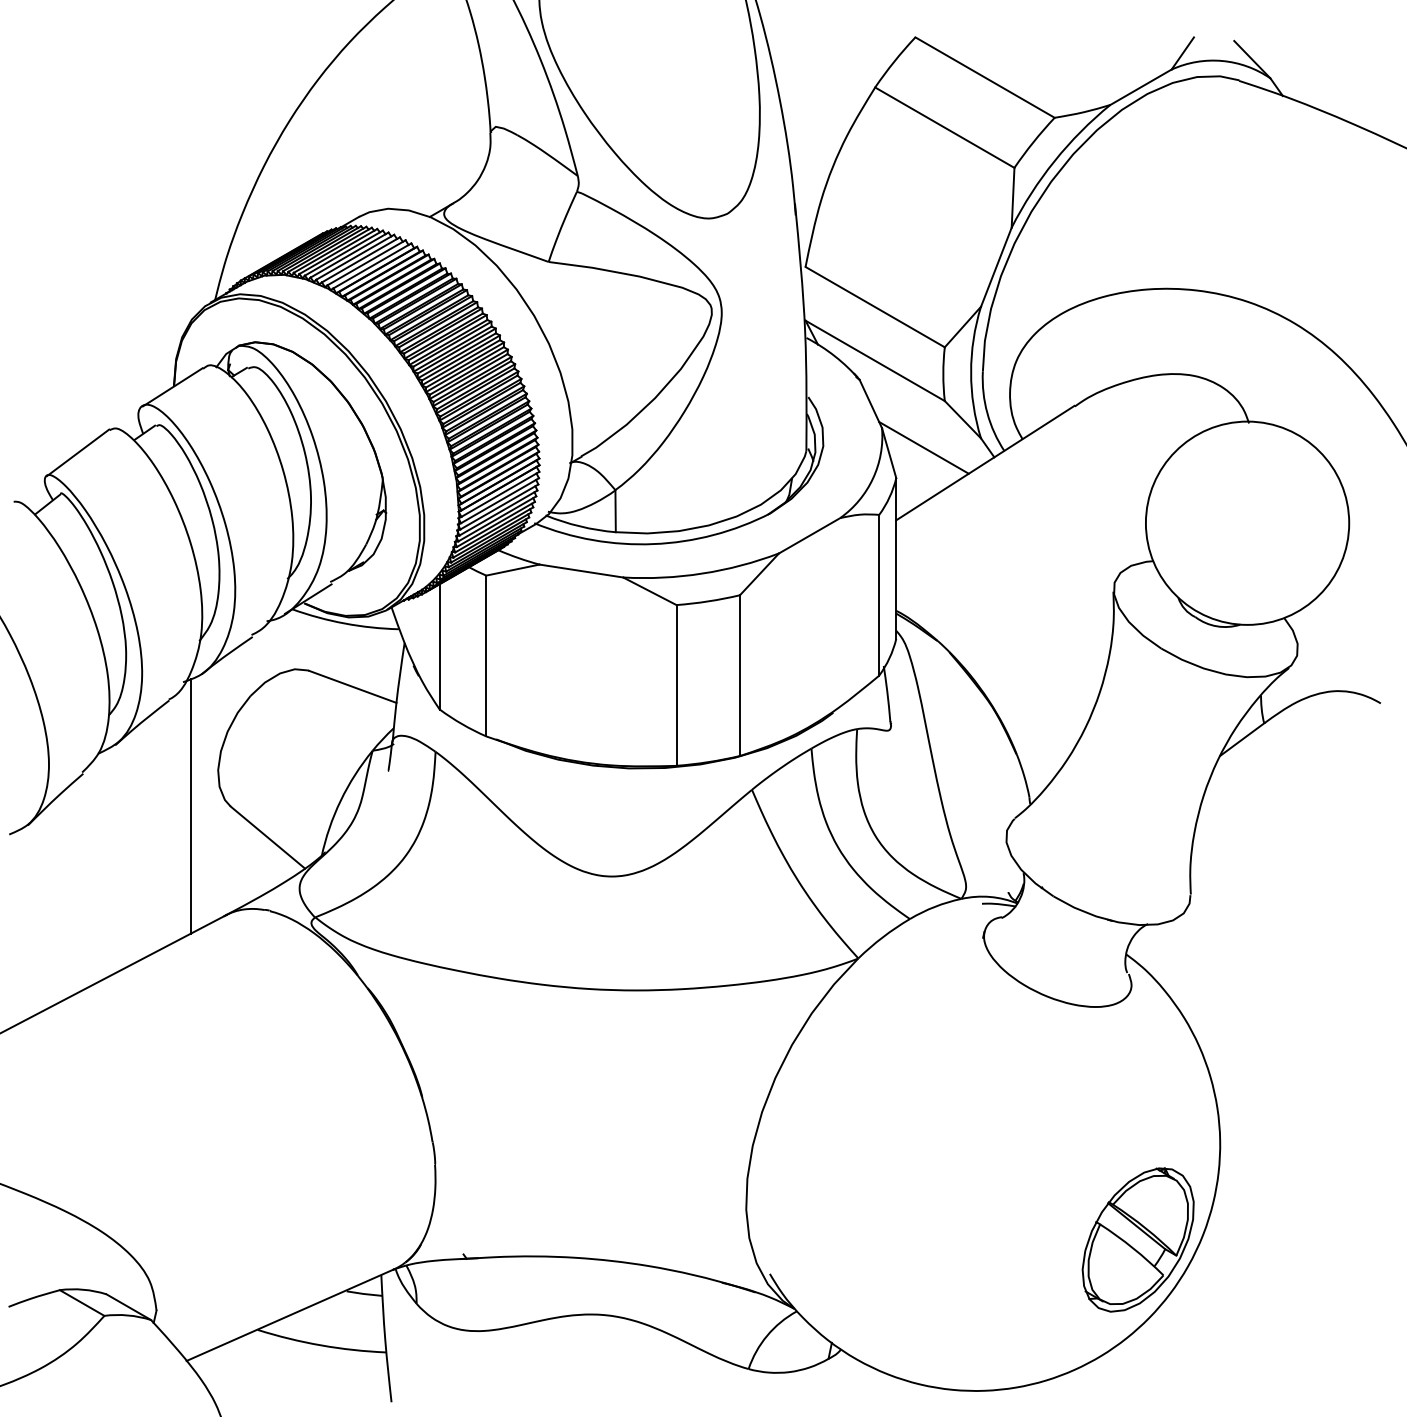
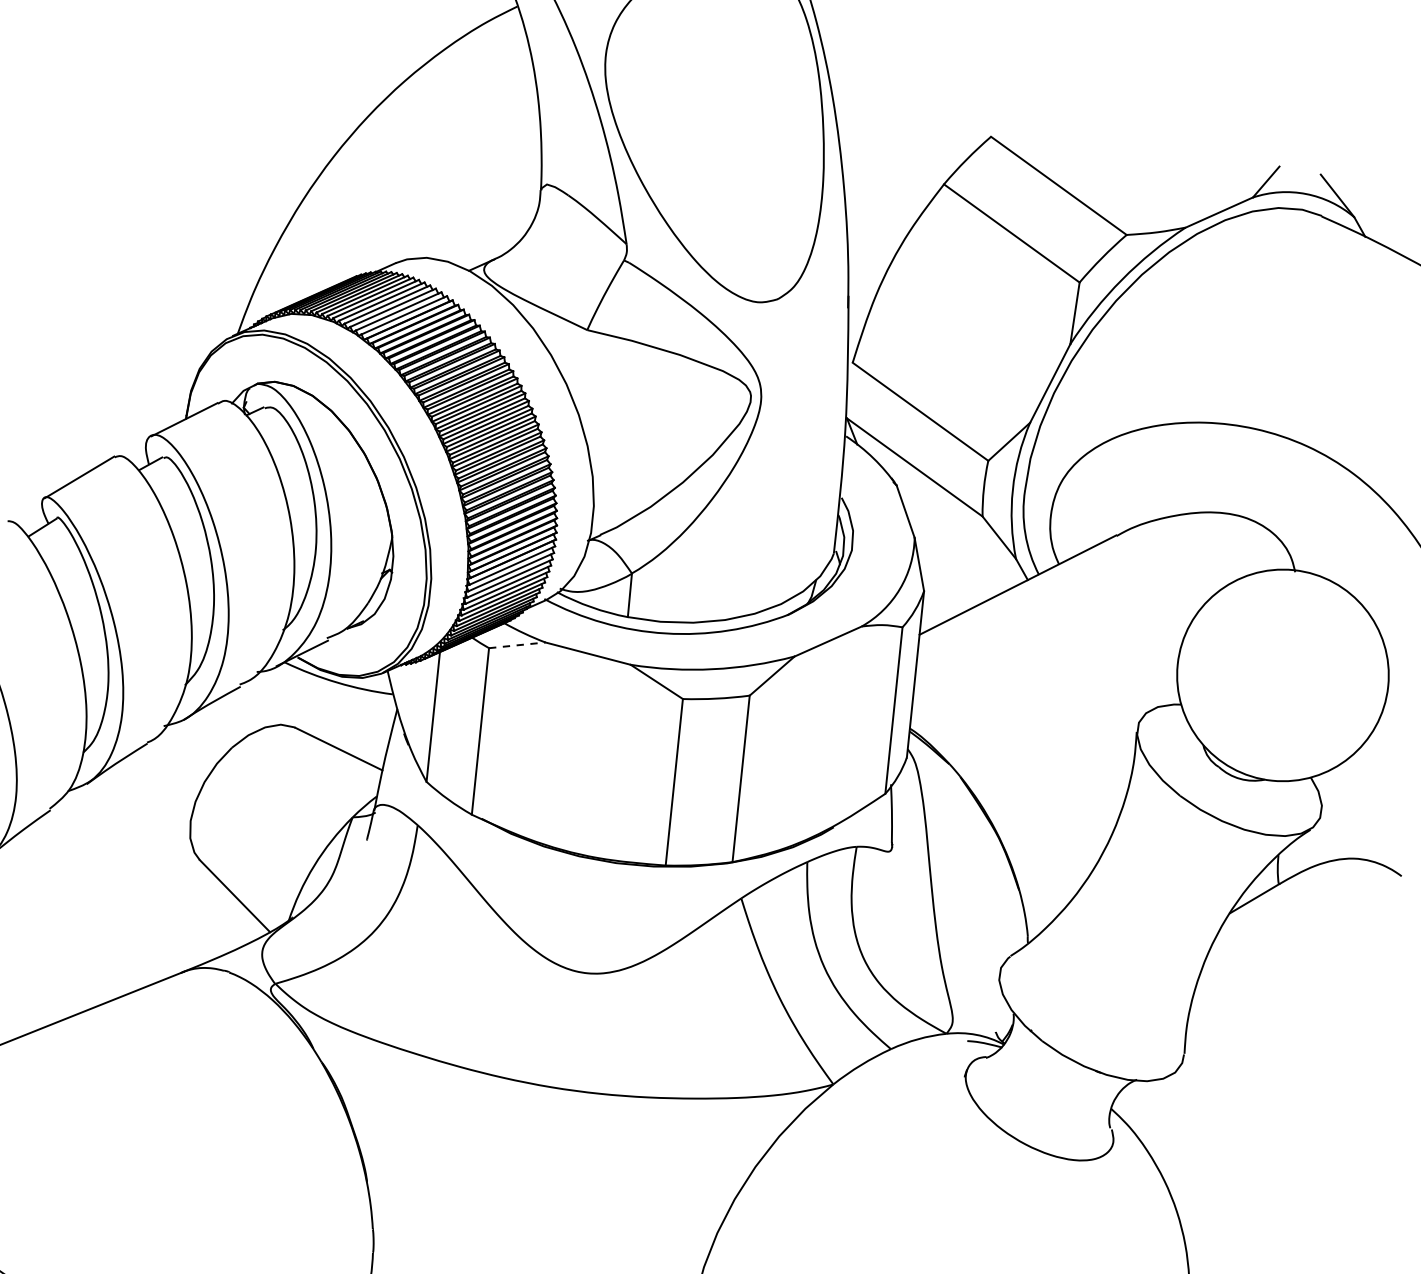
line: (923, 447) -> (955, 562), removed
line: (513, 570) -> (517, 645), solid -> dashed
line: (190, 805) -> (158, 854), removed

